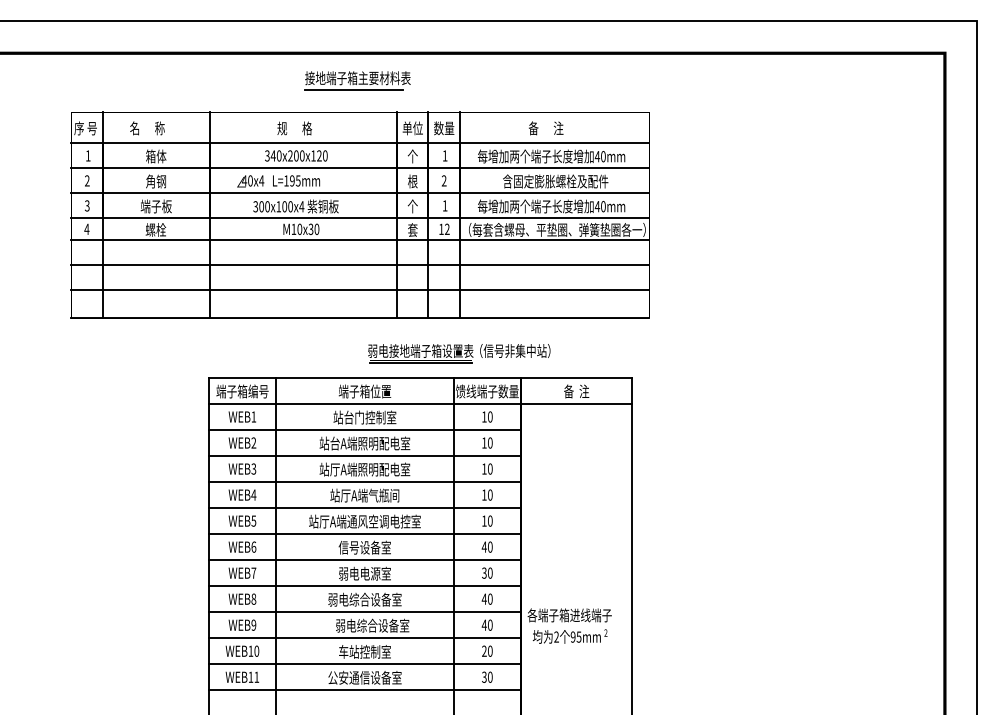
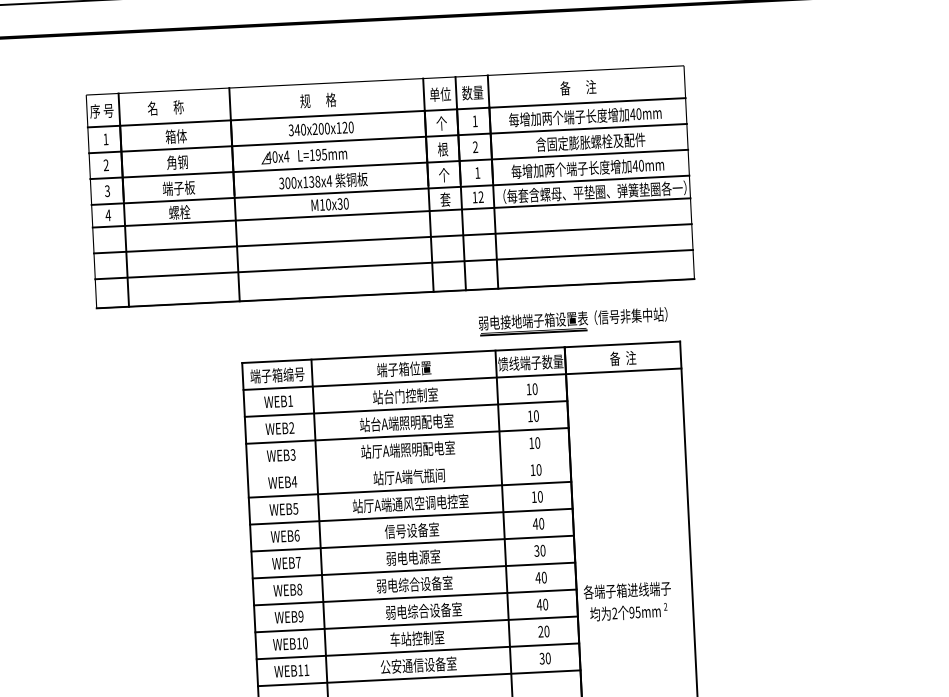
part: (357, 80) -> (380, 47), removed
text: (287, 206) -> (314, 181), 300x100x4 -> 300x138x4
part: (459, 353) -> (573, 321), moved
line: (364, 482) -> (408, 463), removed

